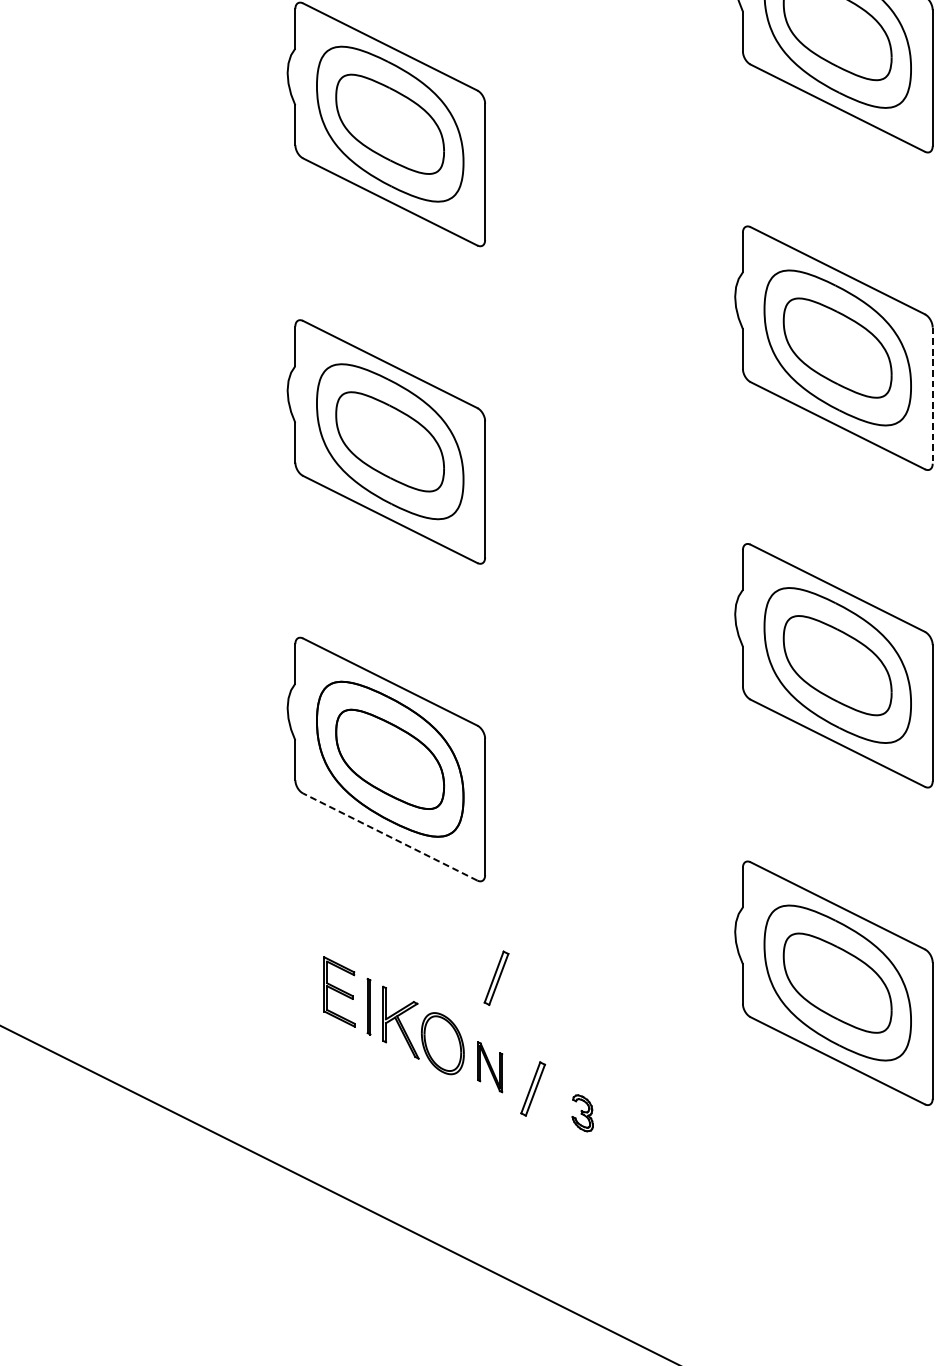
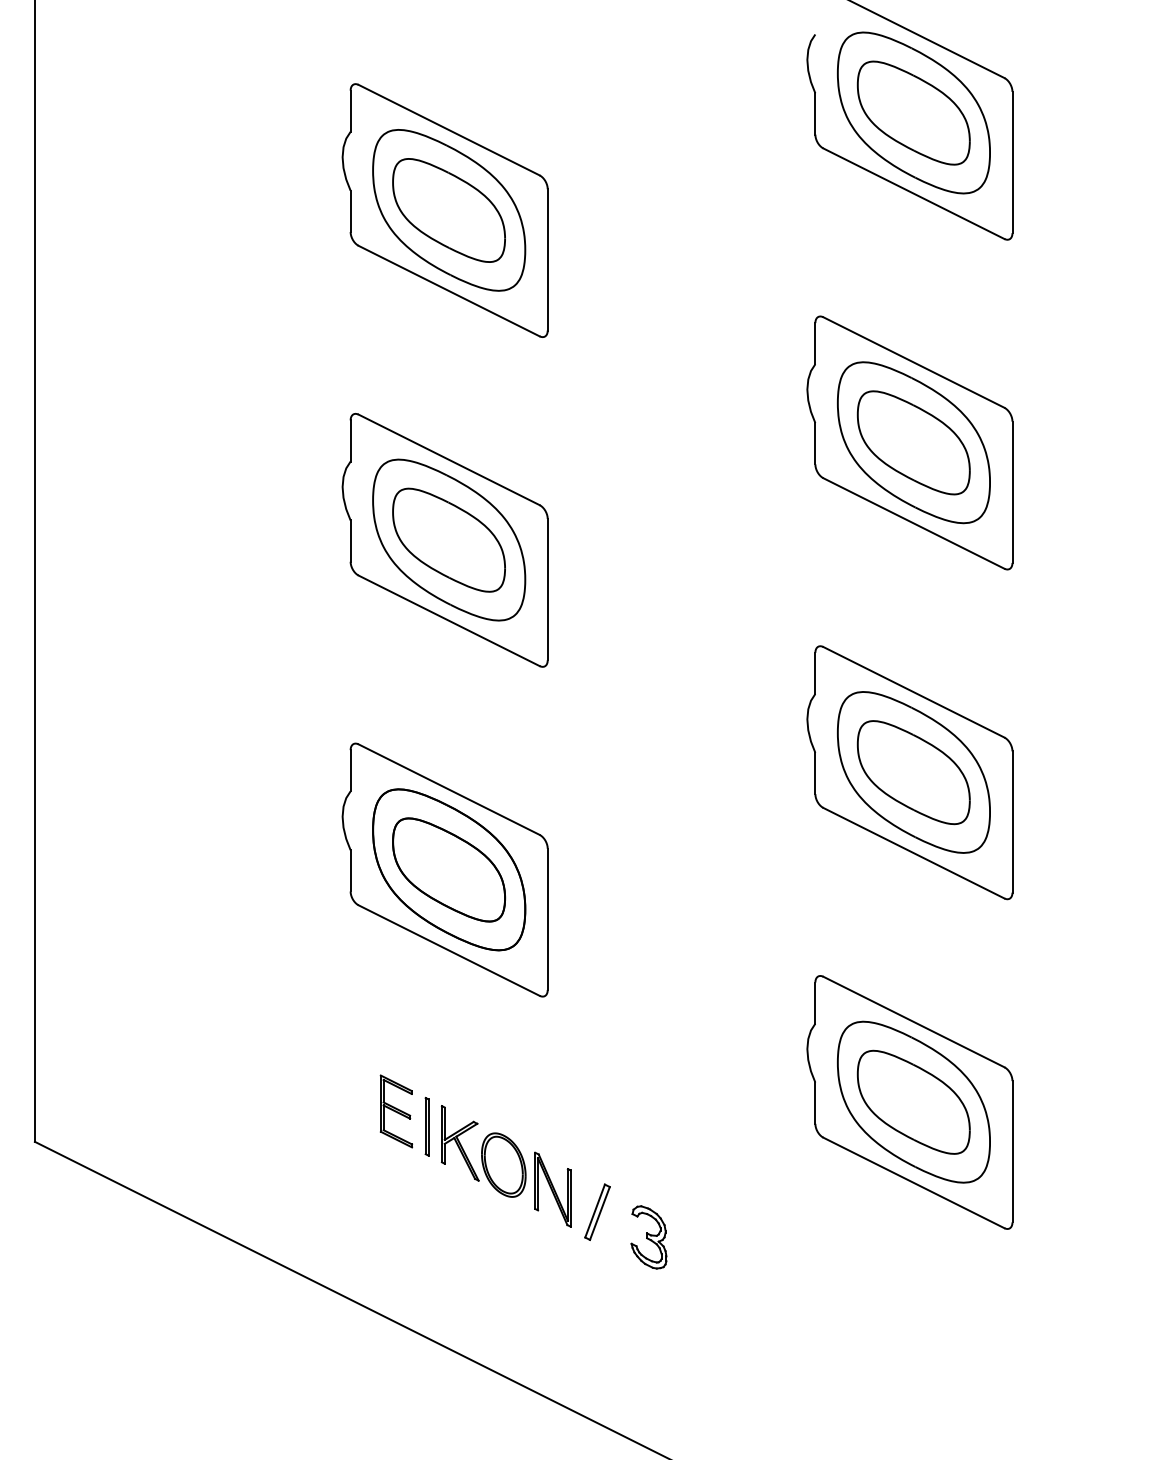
line: (932, 395) -> (1012, 492), dashed -> solid
line: (389, 836) -> (448, 950), dashed -> solid
part: (496, 977) -> (559, 1096), removed
part: (489, 1067) -> (552, 1189), size x1.43
part: (582, 1113) -> (648, 1237), size x1.67

